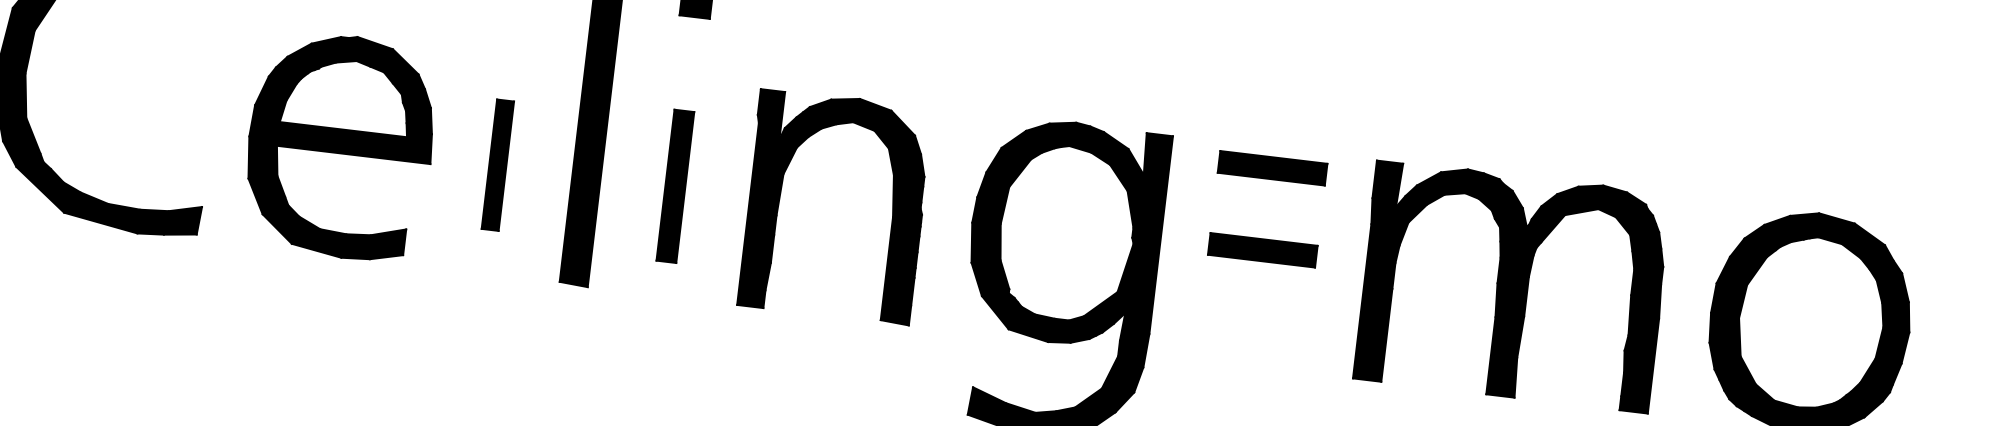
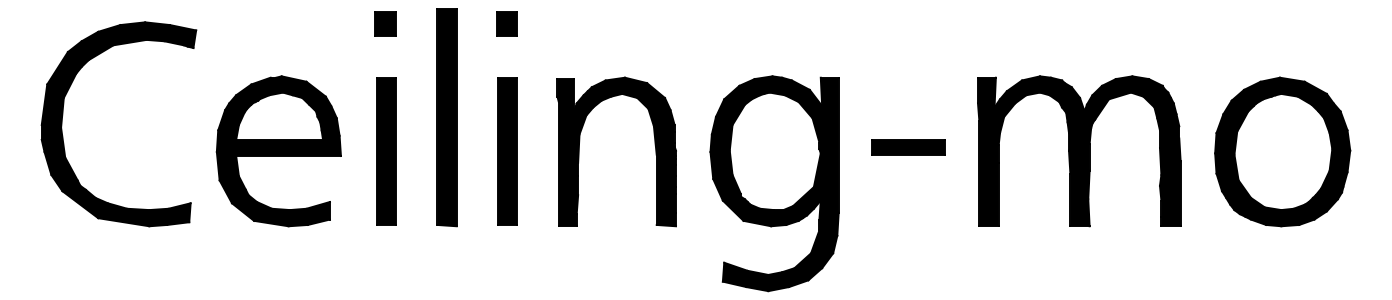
part: (497, 165) -> (386, 151), size x1.67
part: (1272, 168) -> (908, 91), removed
part: (675, 186) -> (507, 151), size x1.43

